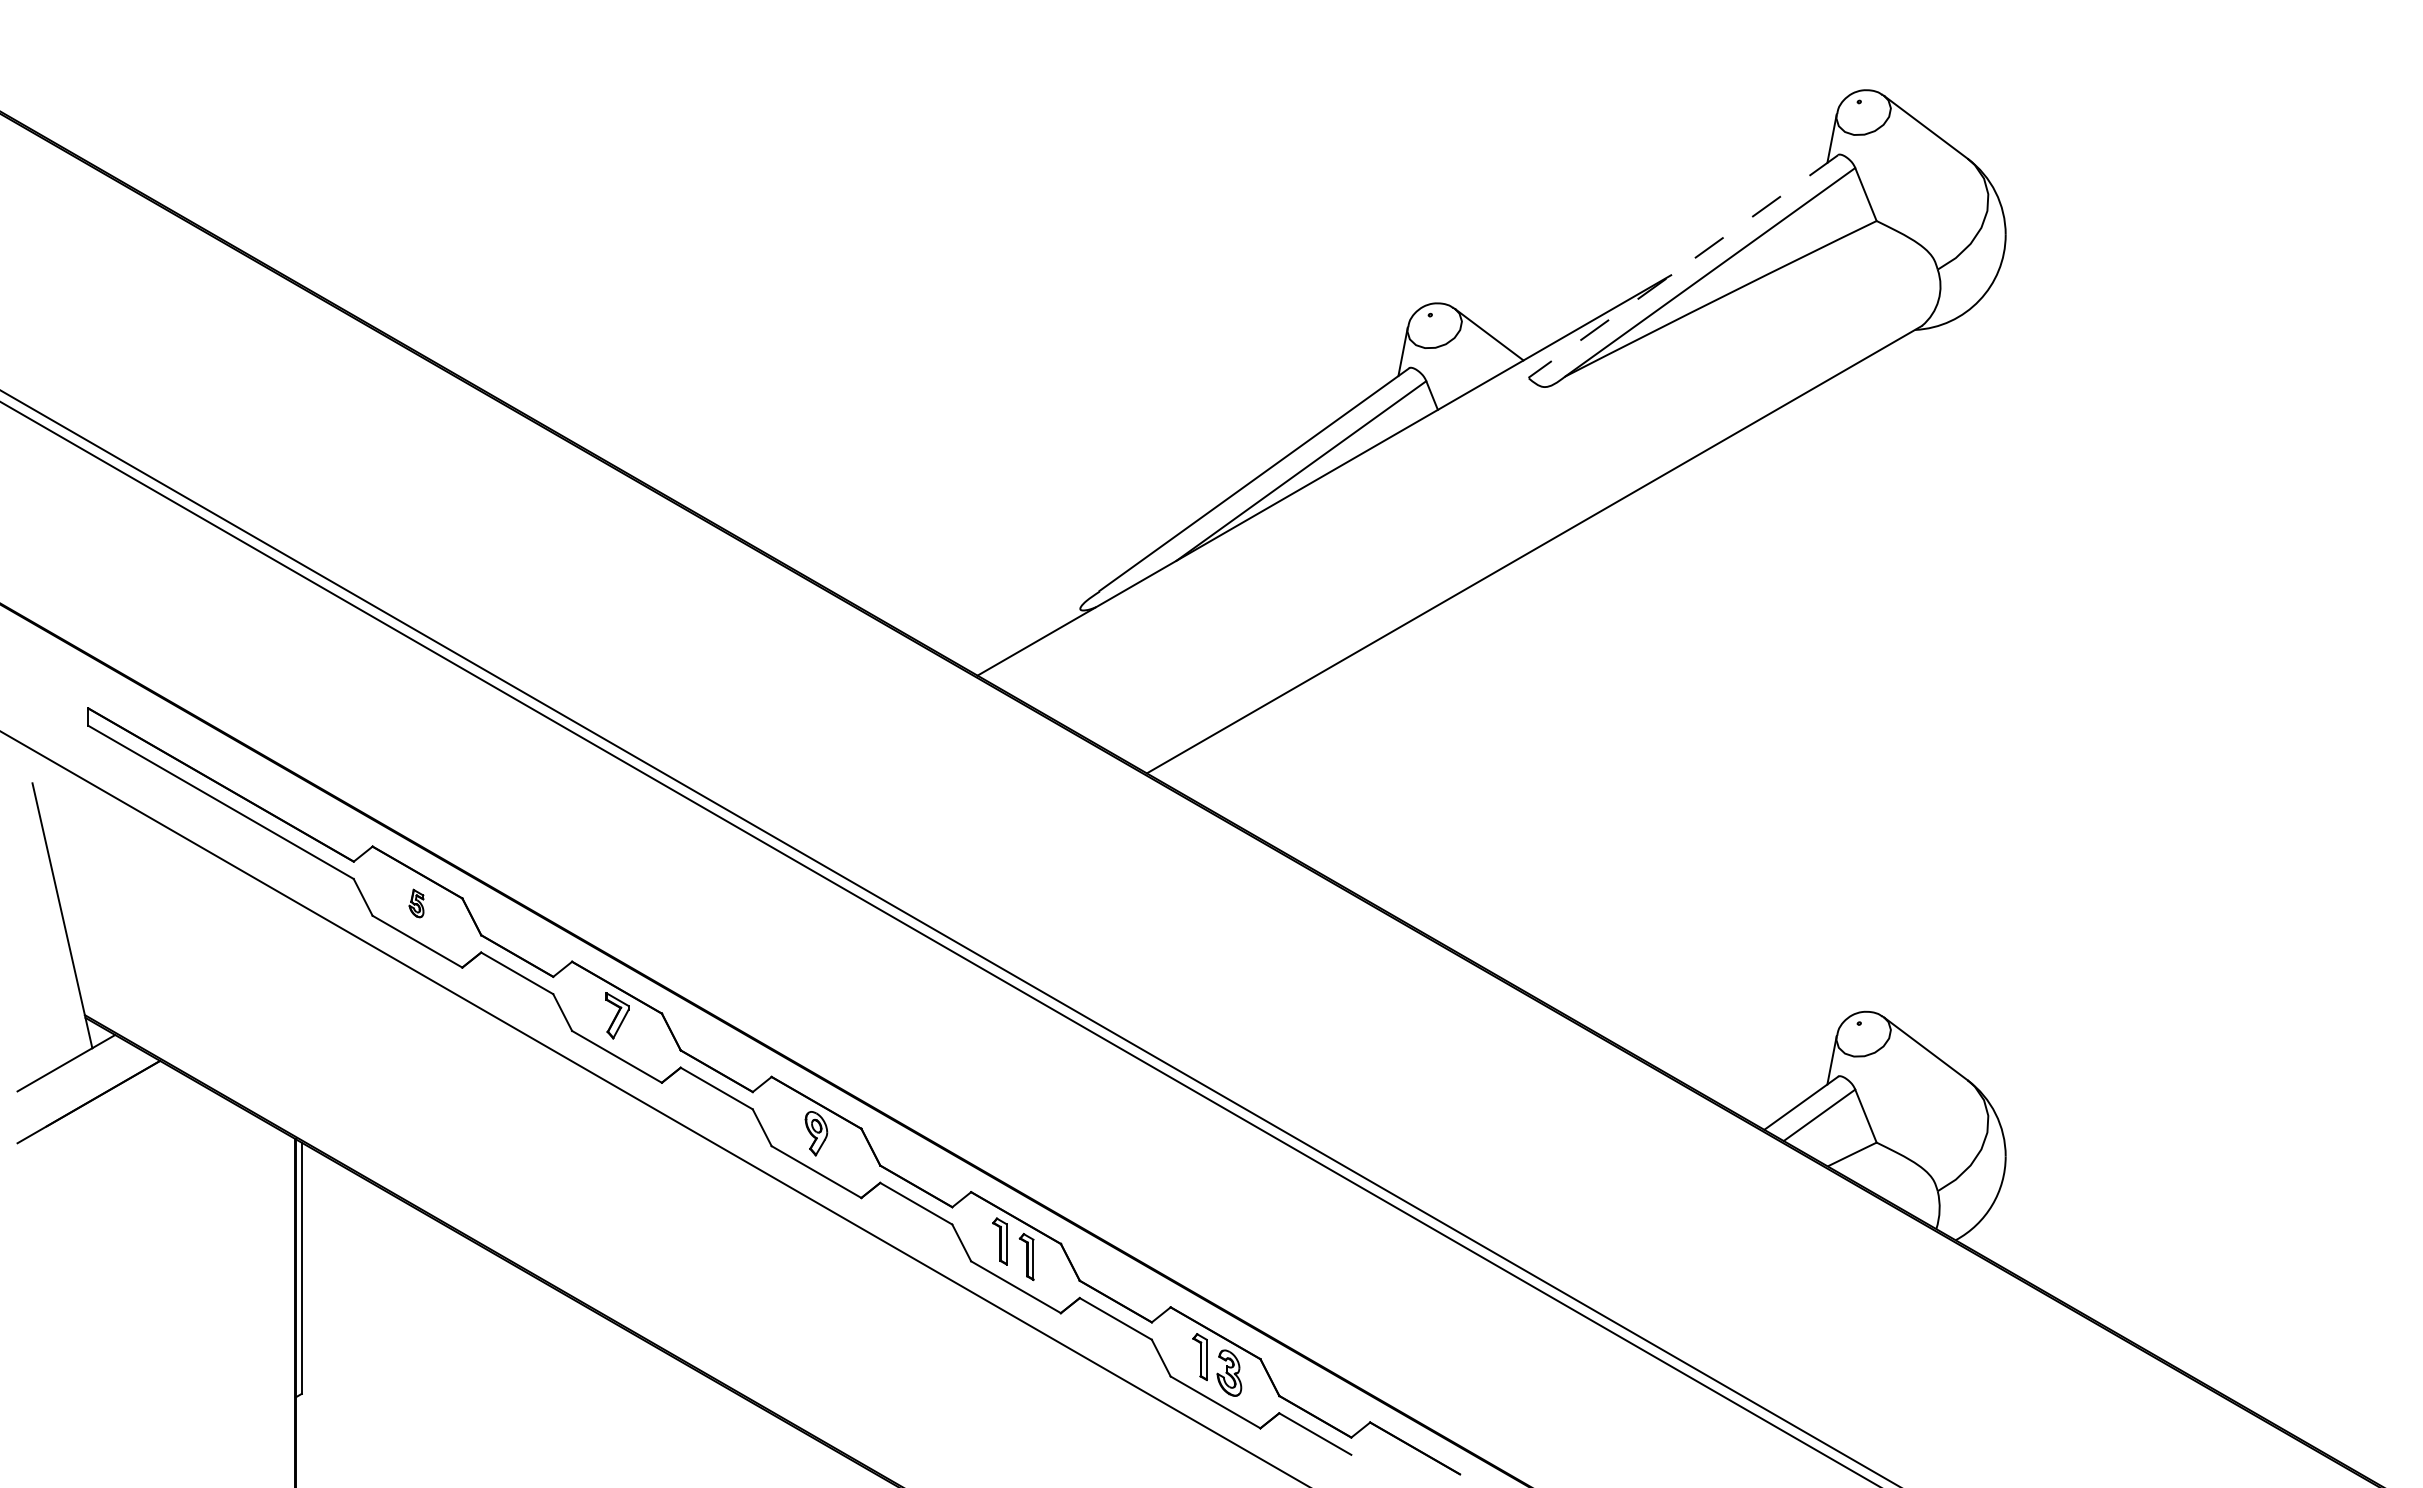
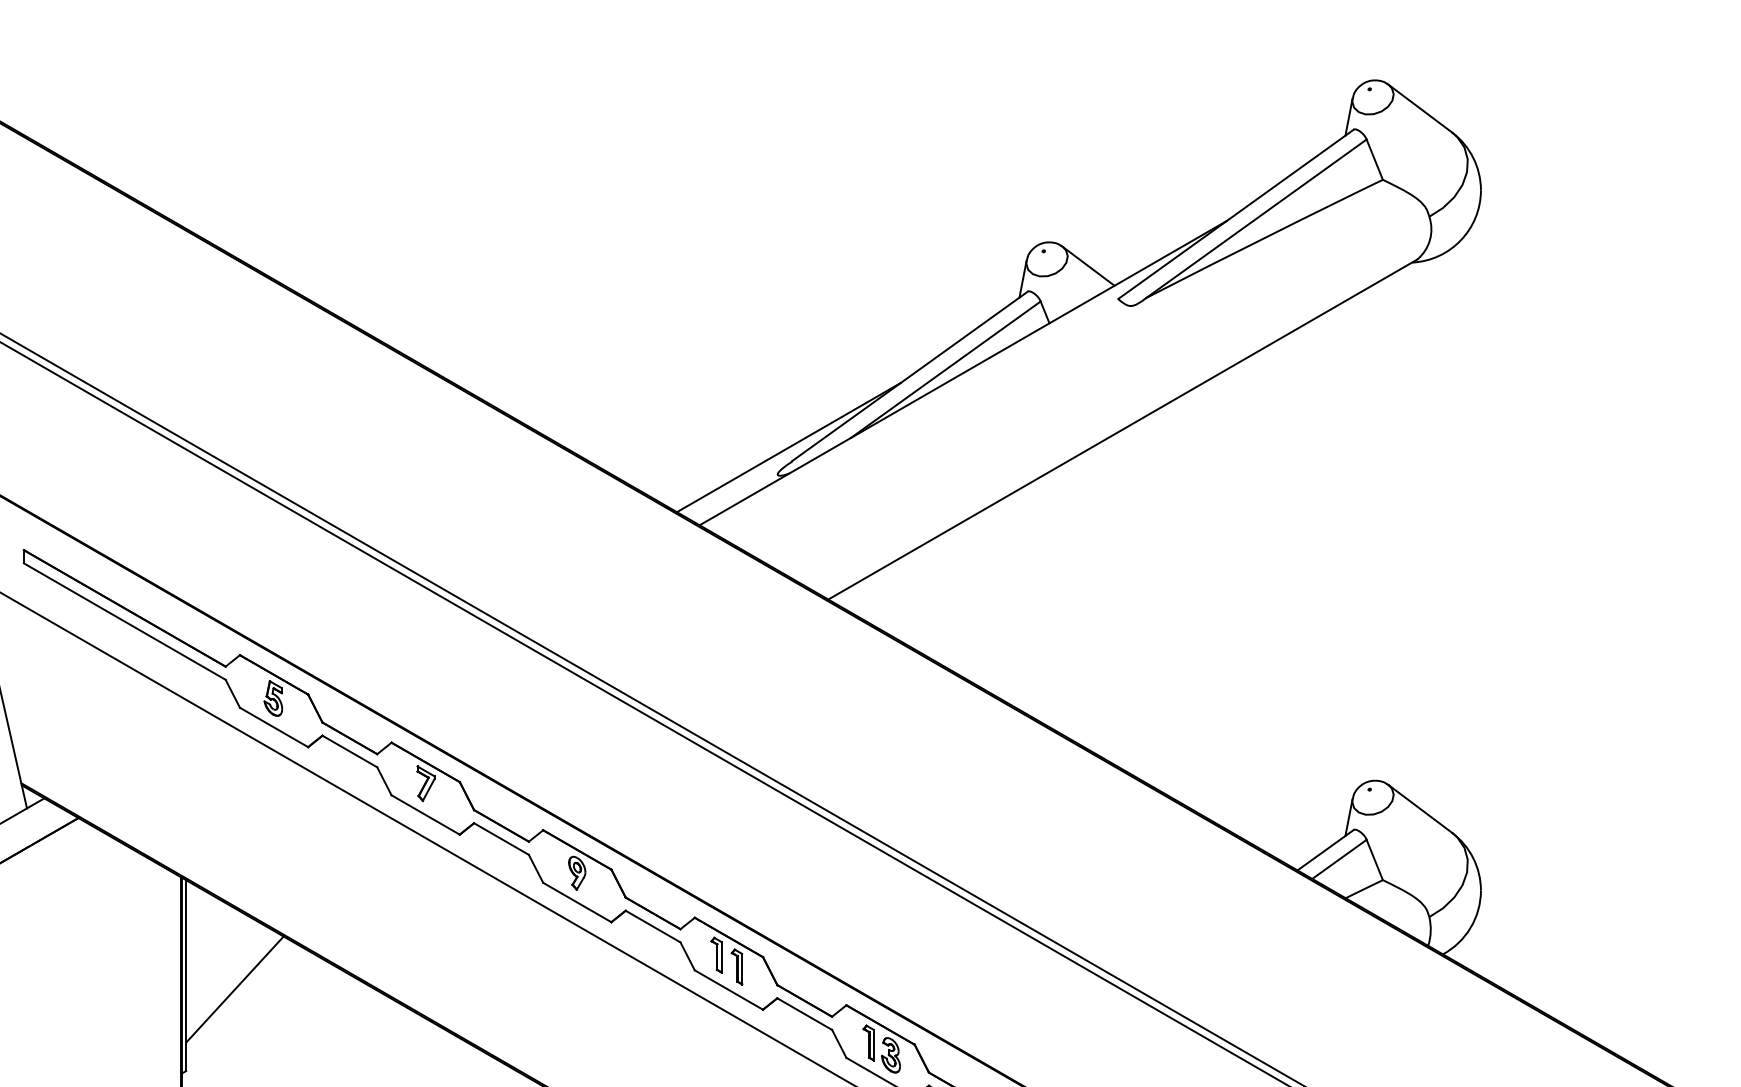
line: (1683, 266) -> (1236, 214), dashed -> solid
line: (1094, 573) -> (788, 447), added
part: (416, 903) -> (273, 698), size x1.67
line: (365, 1286) -> (234, 989), added

